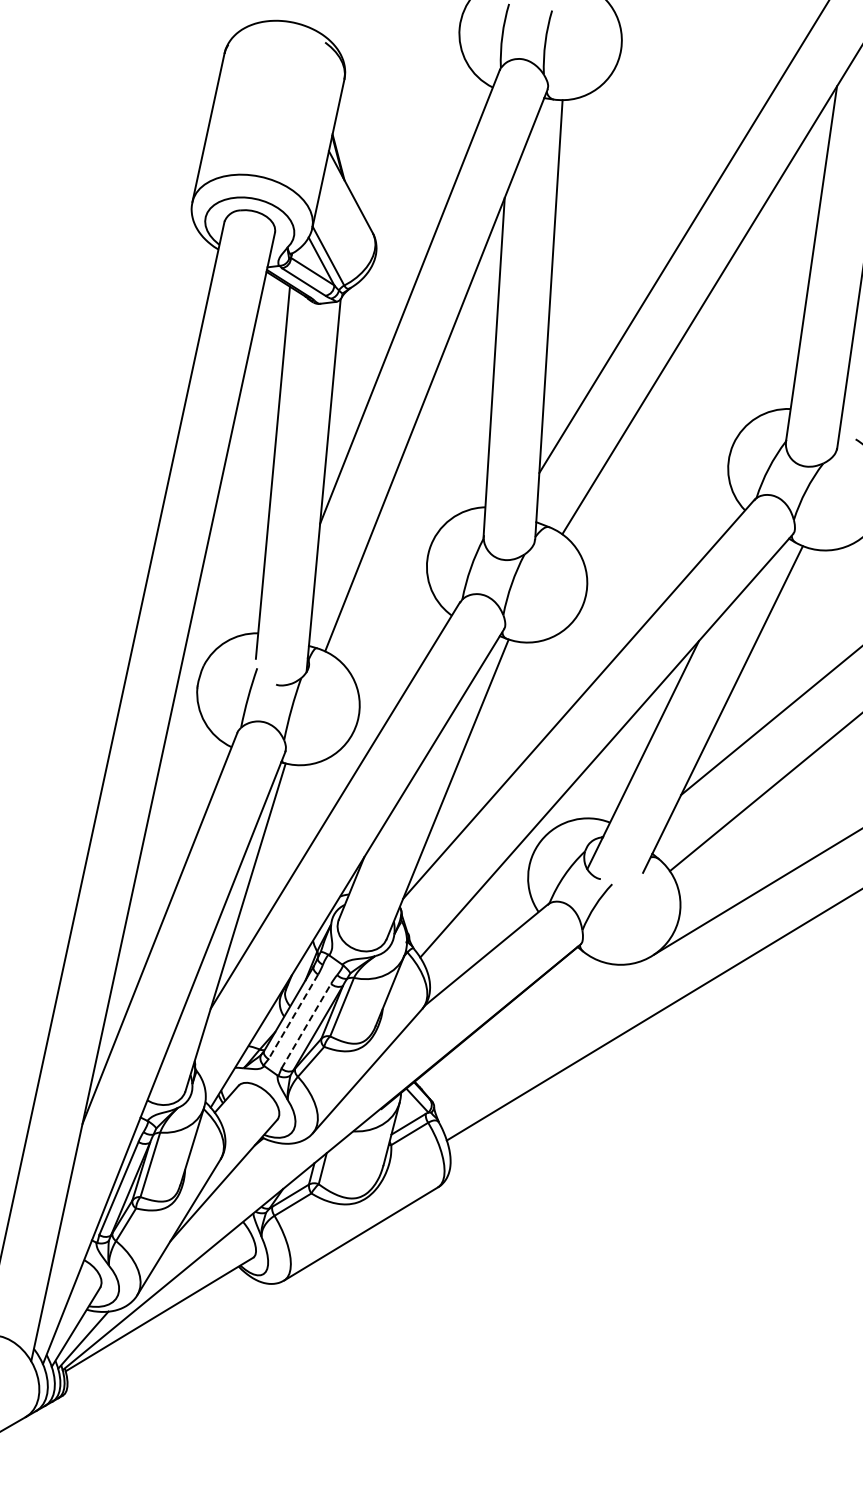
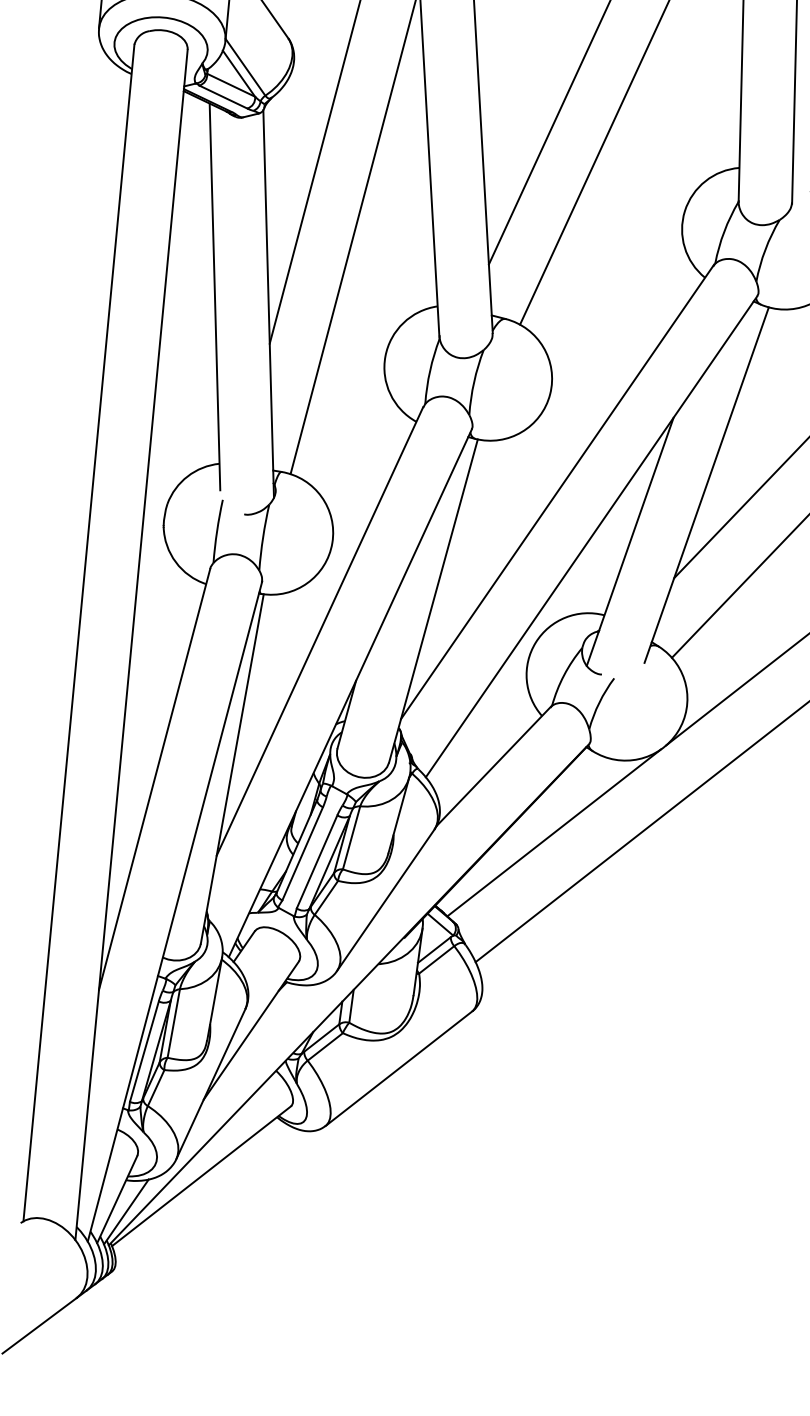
line: (293, 1017) -> (302, 854), dashed -> solid
line: (306, 1025) -> (317, 861), dashed -> solid
line: (536, 1025) -> (553, 832), added

